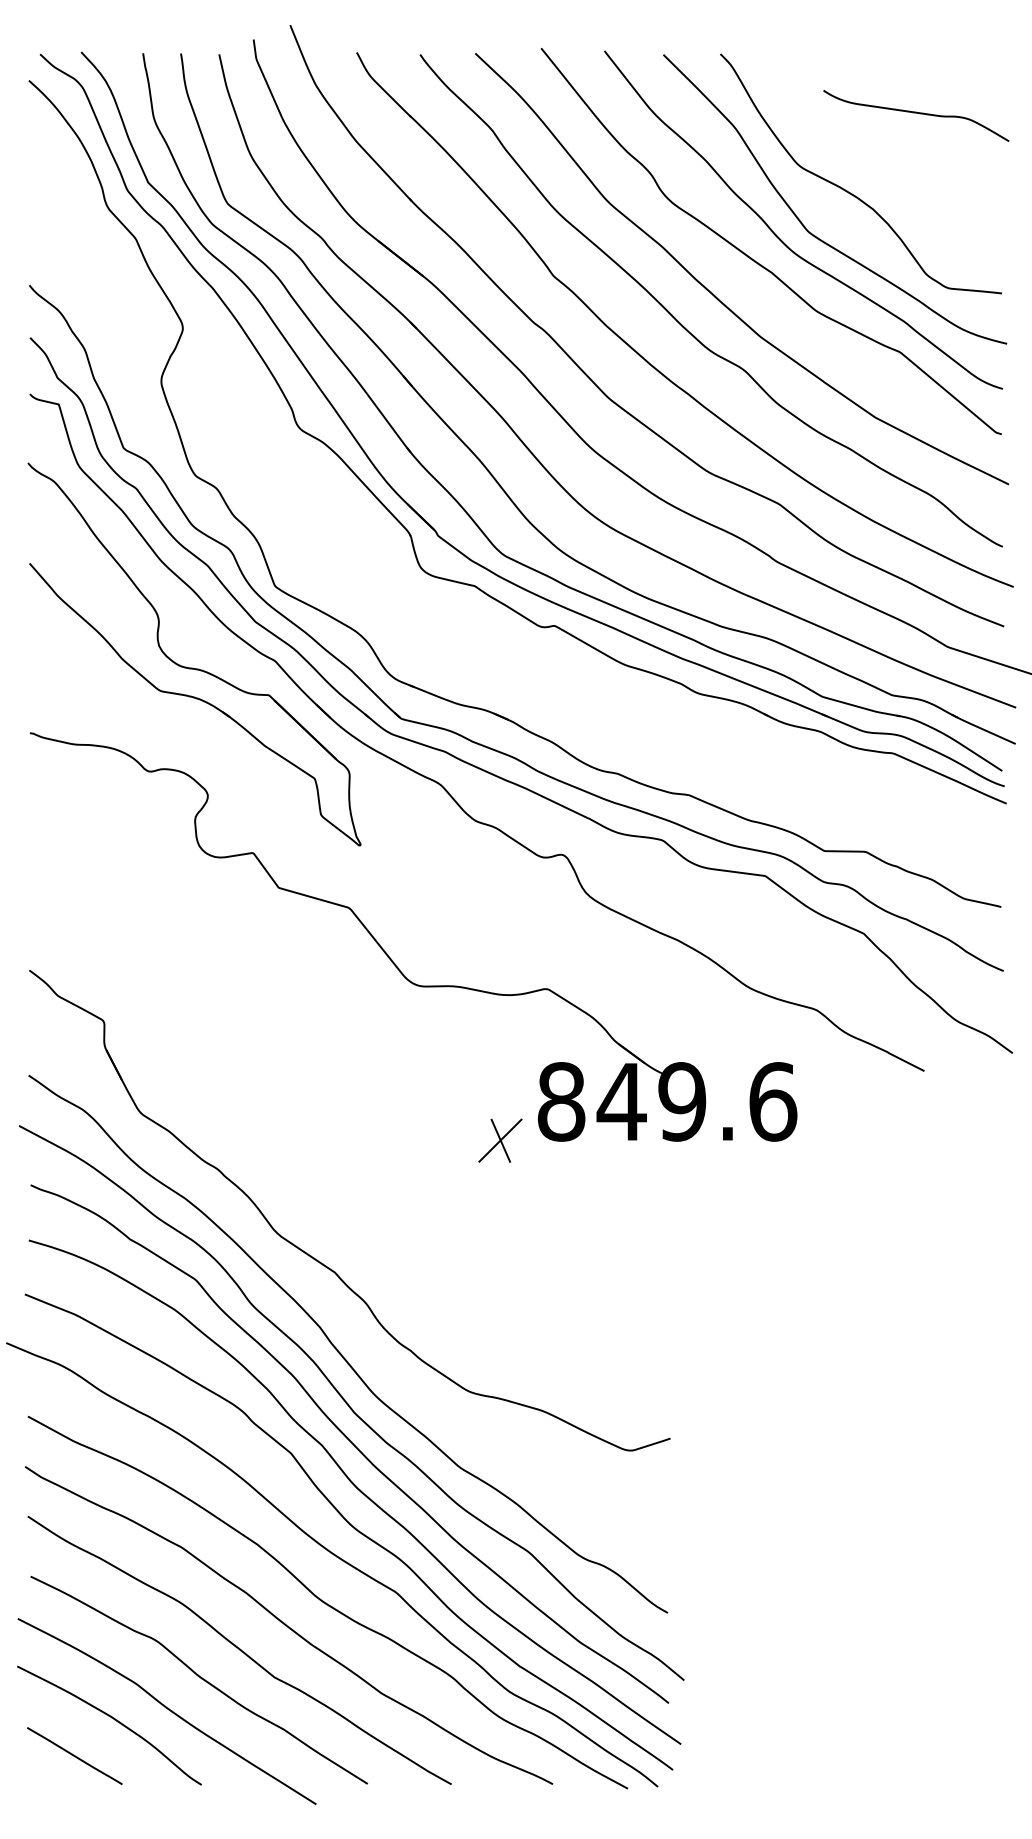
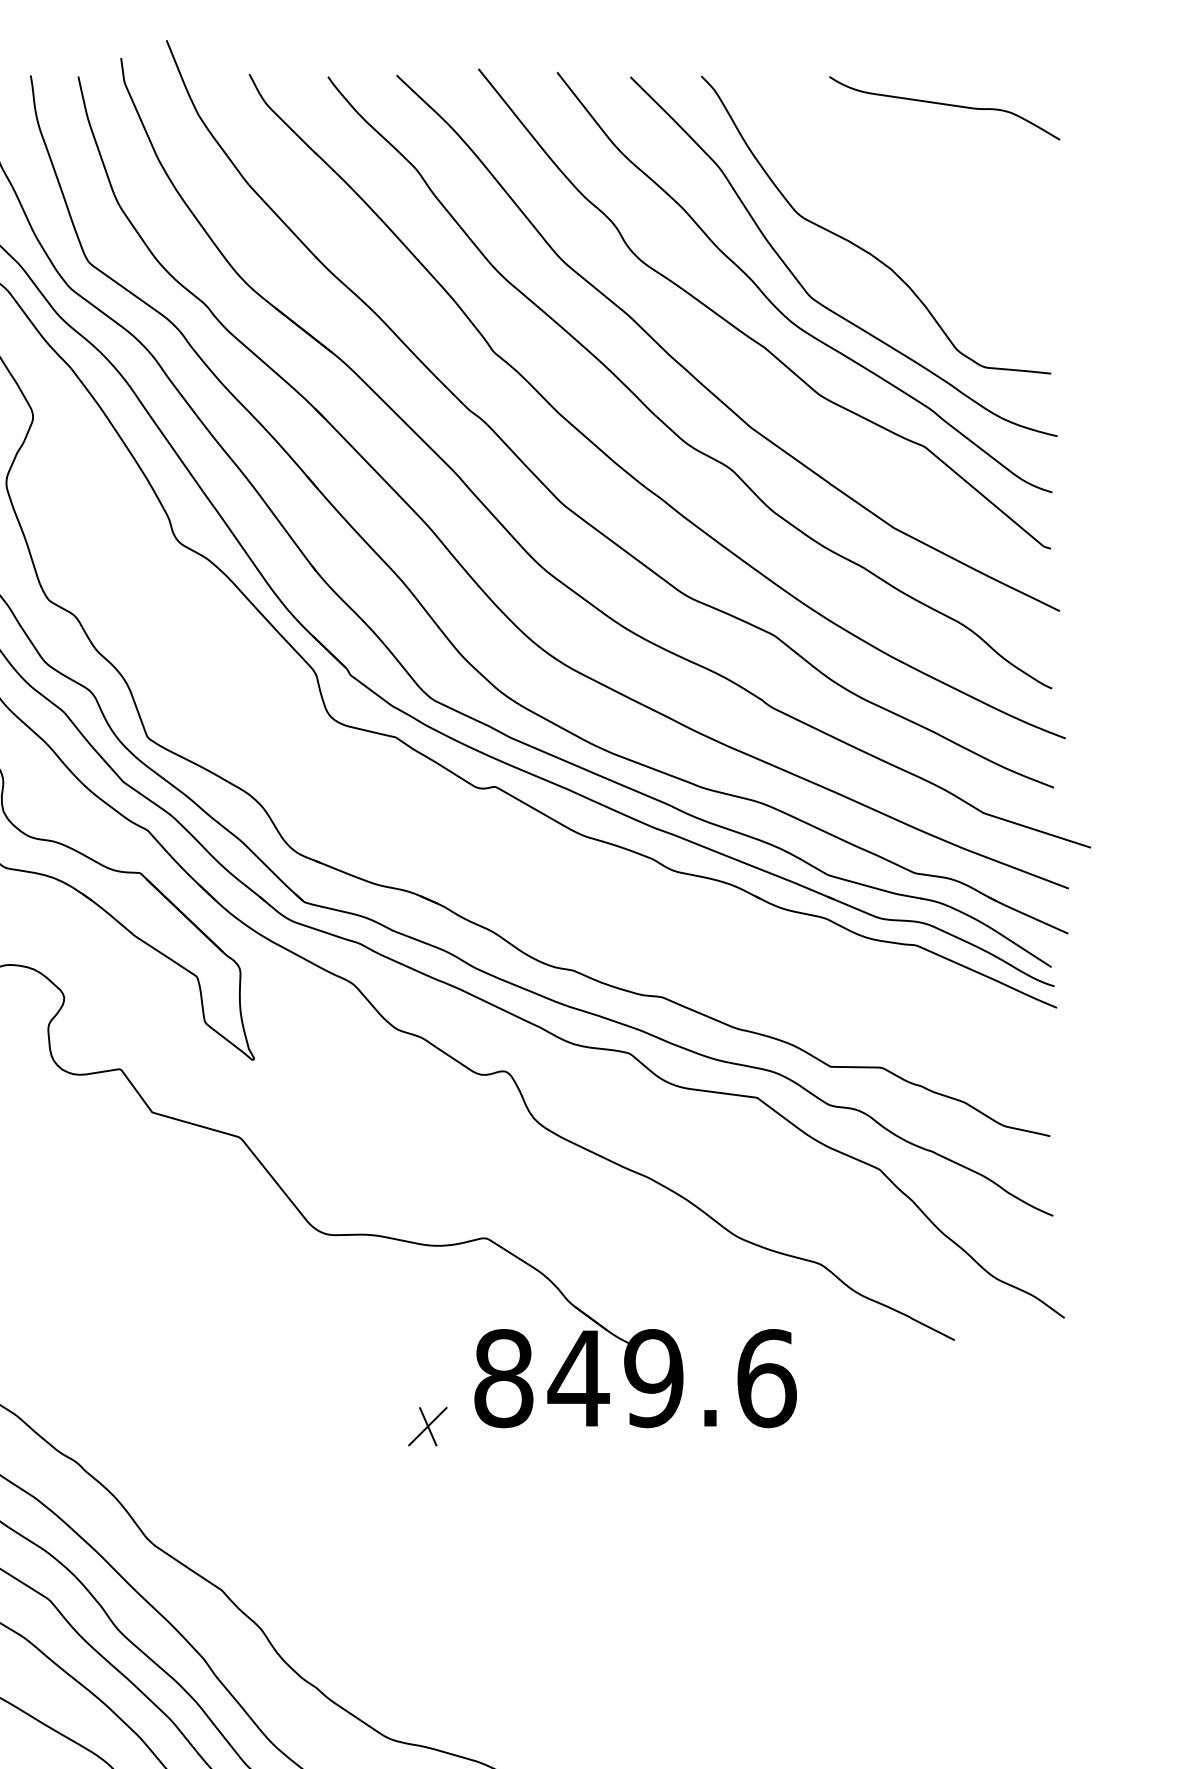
curve: (916, 113) -> (944, 105), moved
part: (500, 1140) -> (427, 1426), size x0.71

